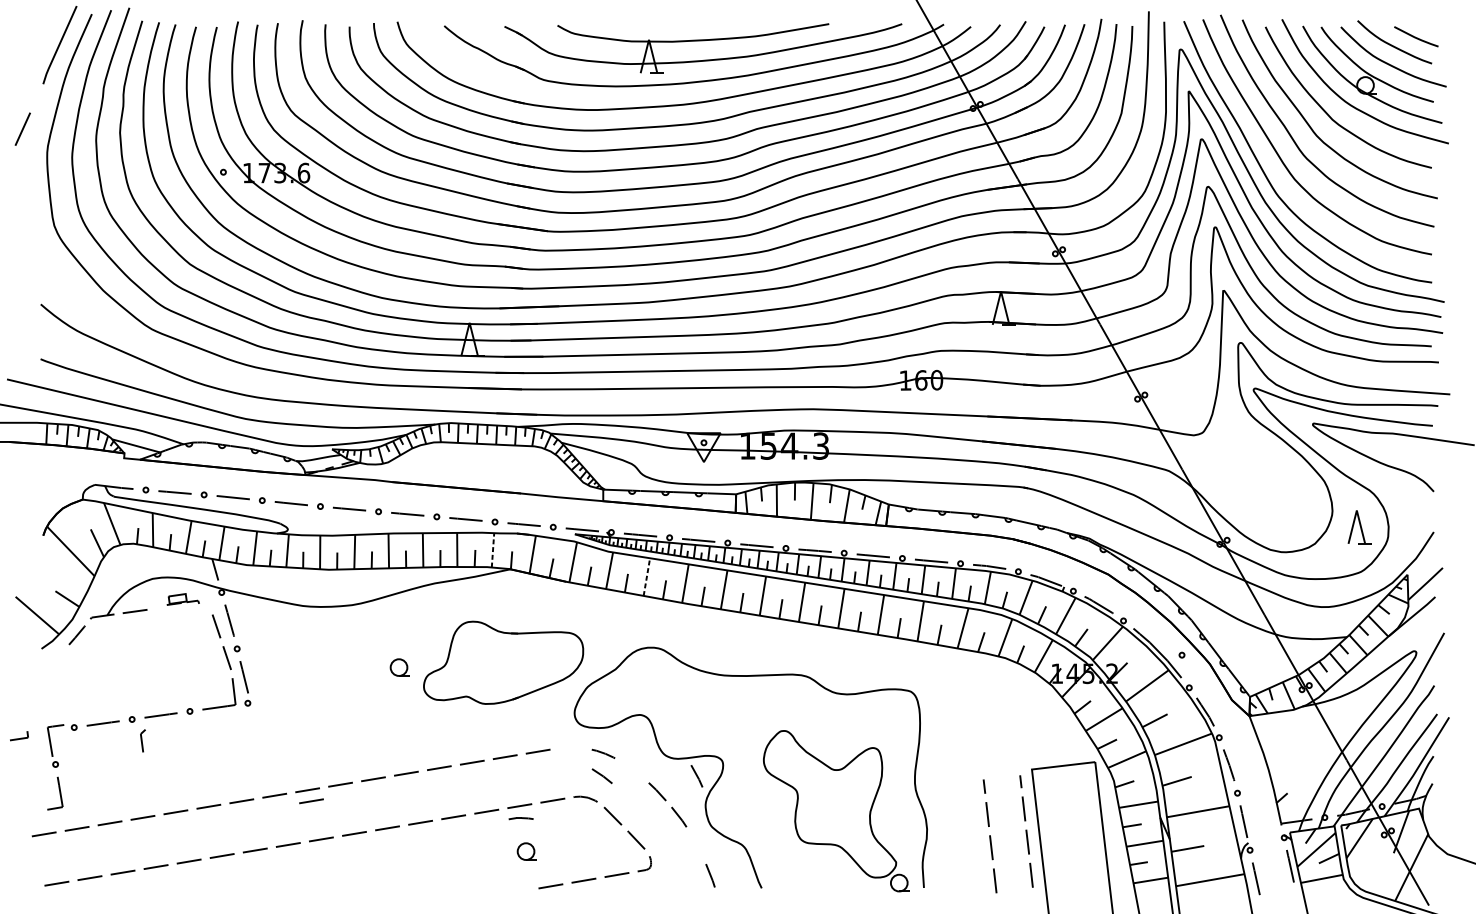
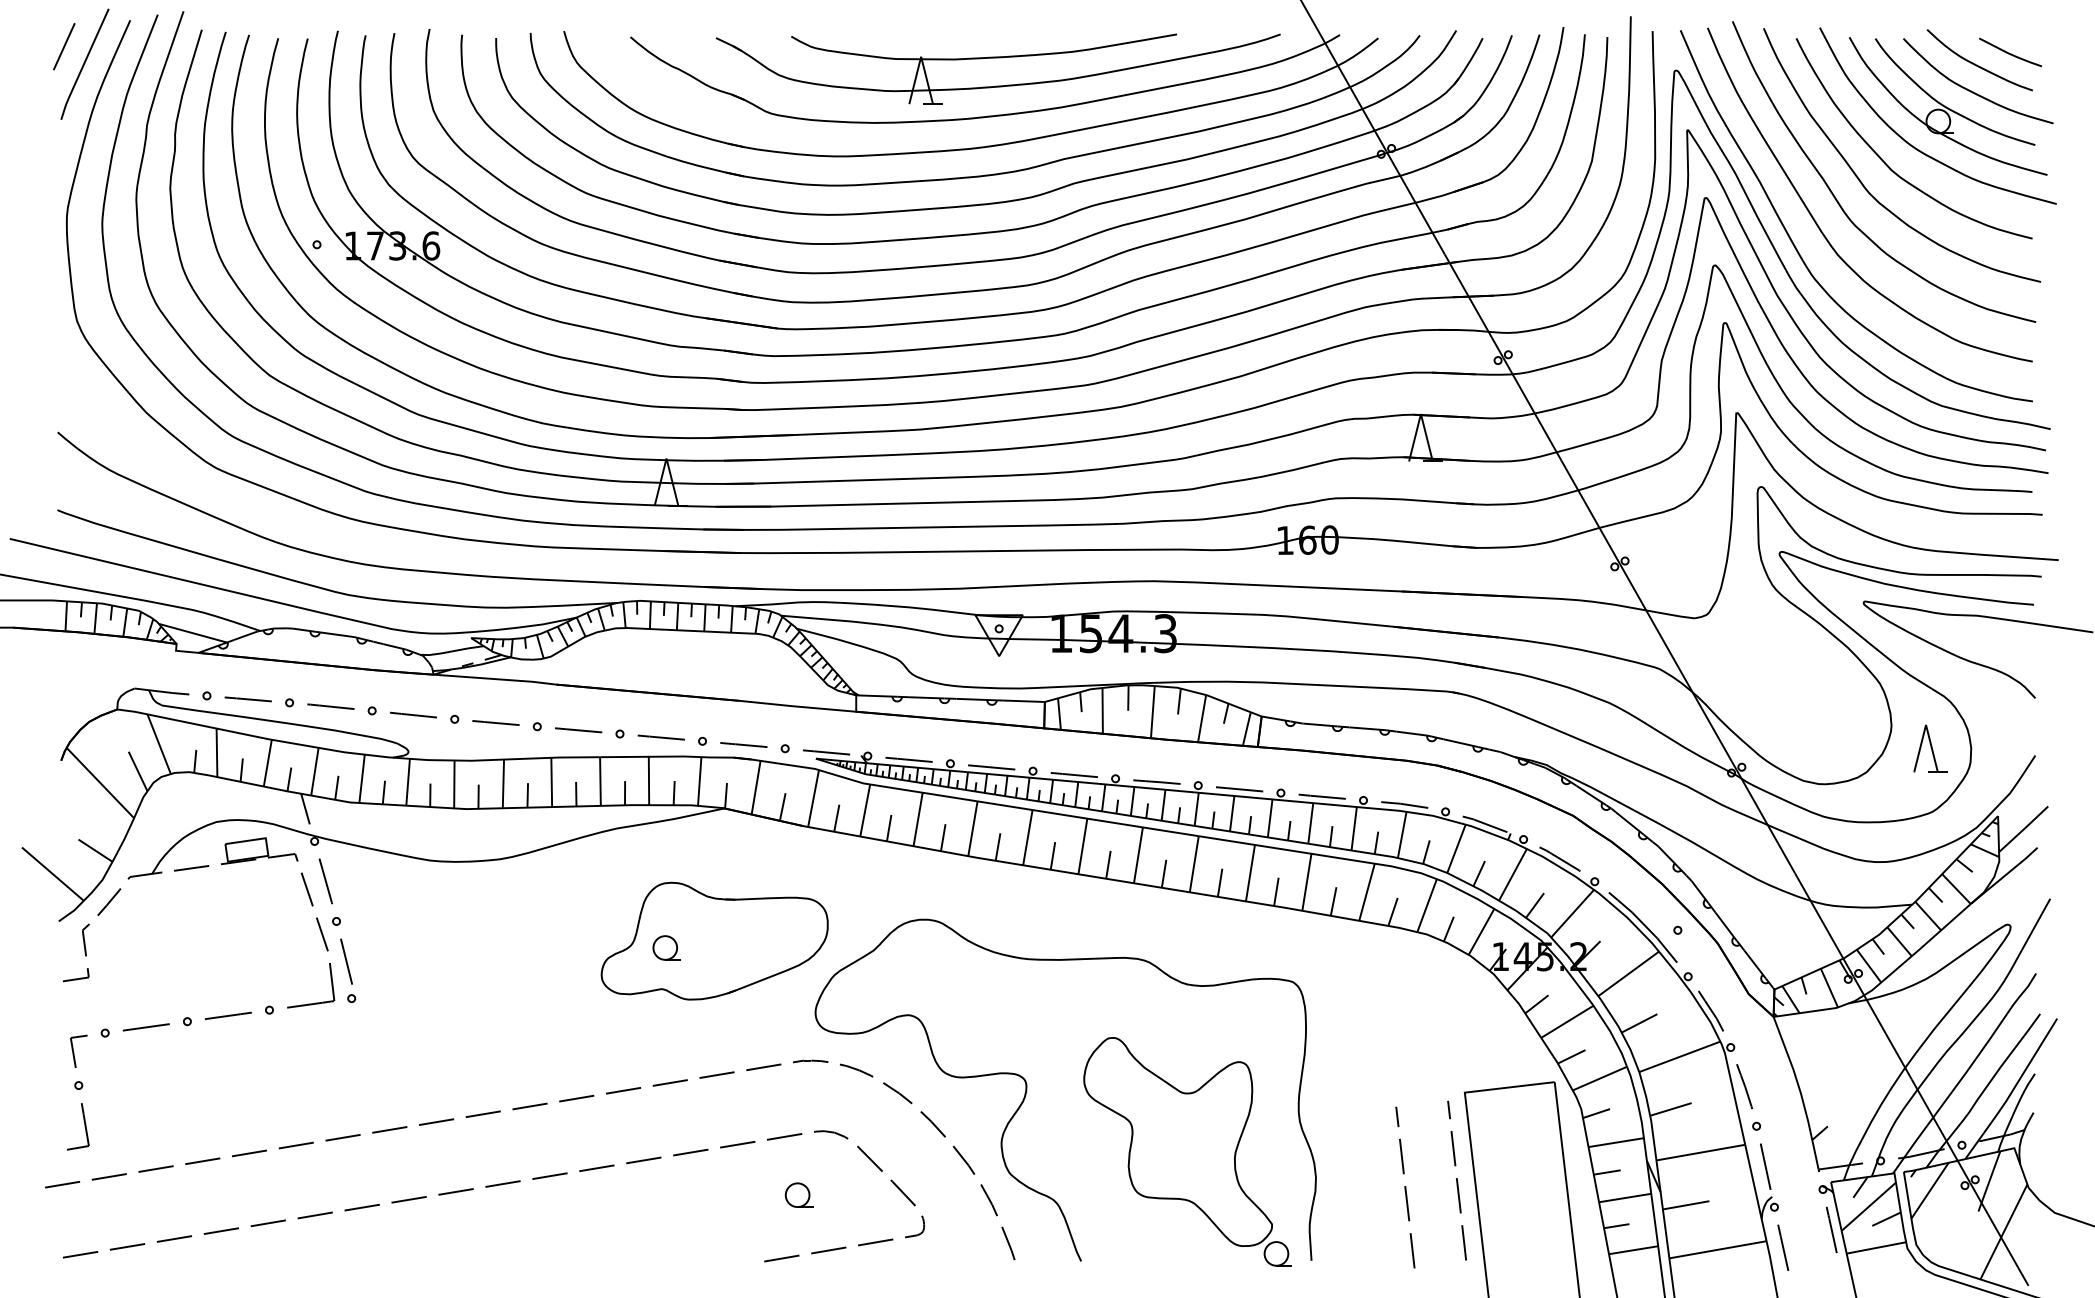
line: (23, 129) -> (64, 46), moved
line: (492, 550) -> (699, 781), dashed -> solid
line: (647, 577) -> (918, 819), dashed -> solid
part: (182, 599) -> (259, 851), size x1.67
part: (399, 667) -> (666, 947), moved
part: (19, 736) -> (76, 975), moved
part: (55, 739) -> (78, 1050), size x0.71
part: (142, 740) -> (85, 939), moved
line: (602, 776) -> (897, 1093), moved
line: (696, 776) -> (988, 1200), moved
line: (311, 801) -> (441, 1137), removed
part: (521, 818) -> (810, 1061), moved
part: (526, 851) -> (798, 1194), moved

